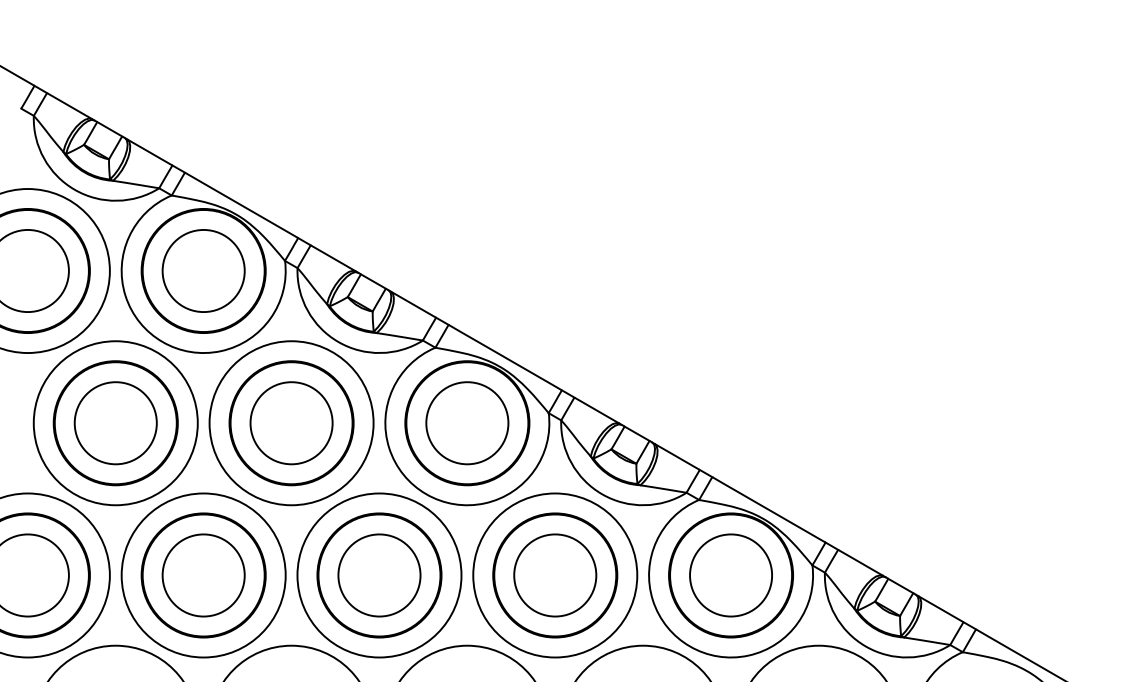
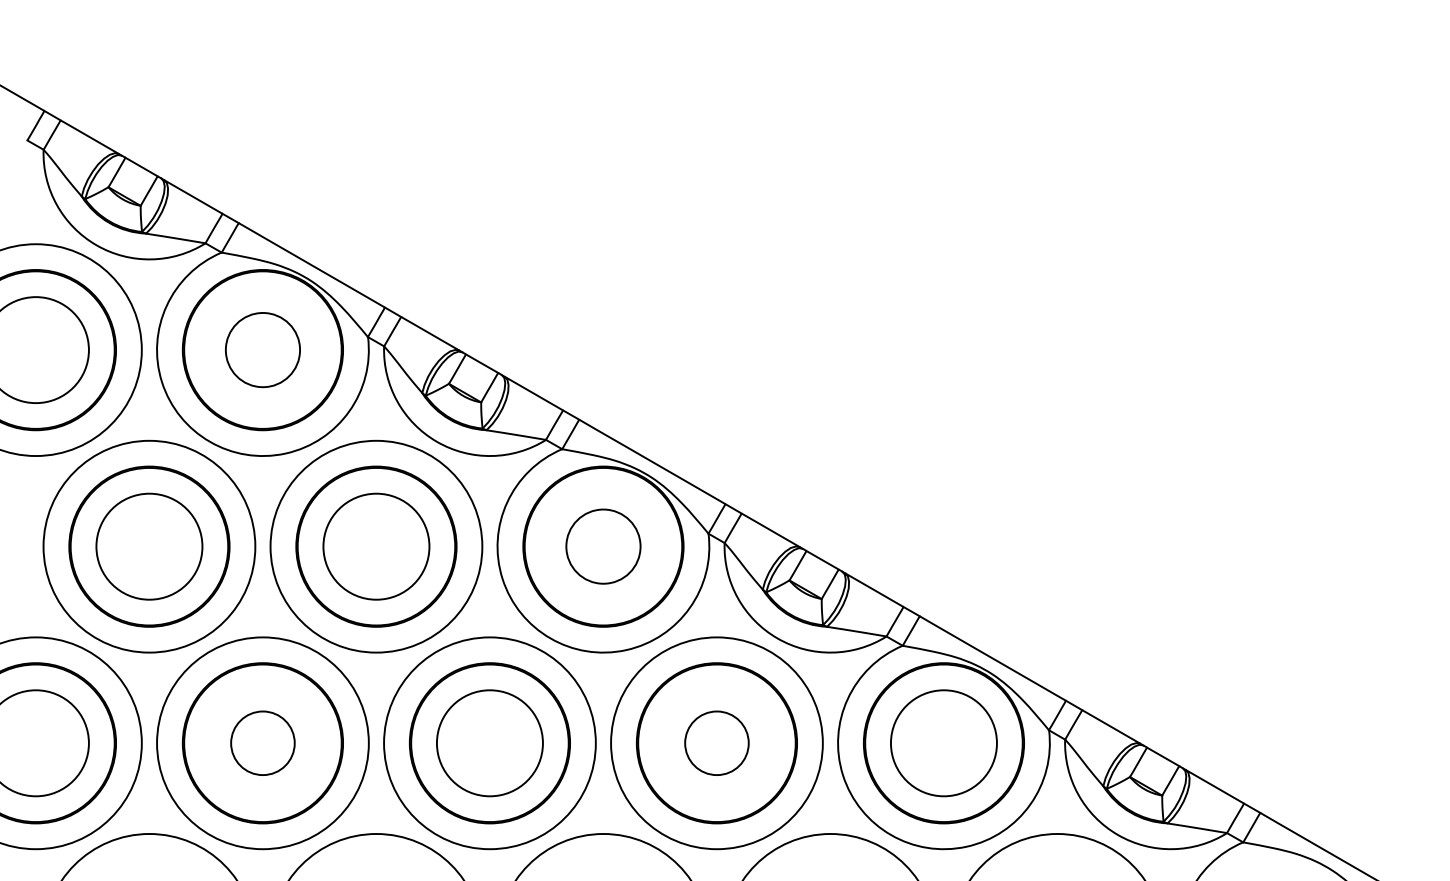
circle: (203, 270) -> (262, 349), size x0.7
circle: (467, 423) -> (603, 546), size x0.7
circle: (203, 575) -> (262, 743), size x0.6
circle: (554, 575) -> (716, 743), size x0.6

